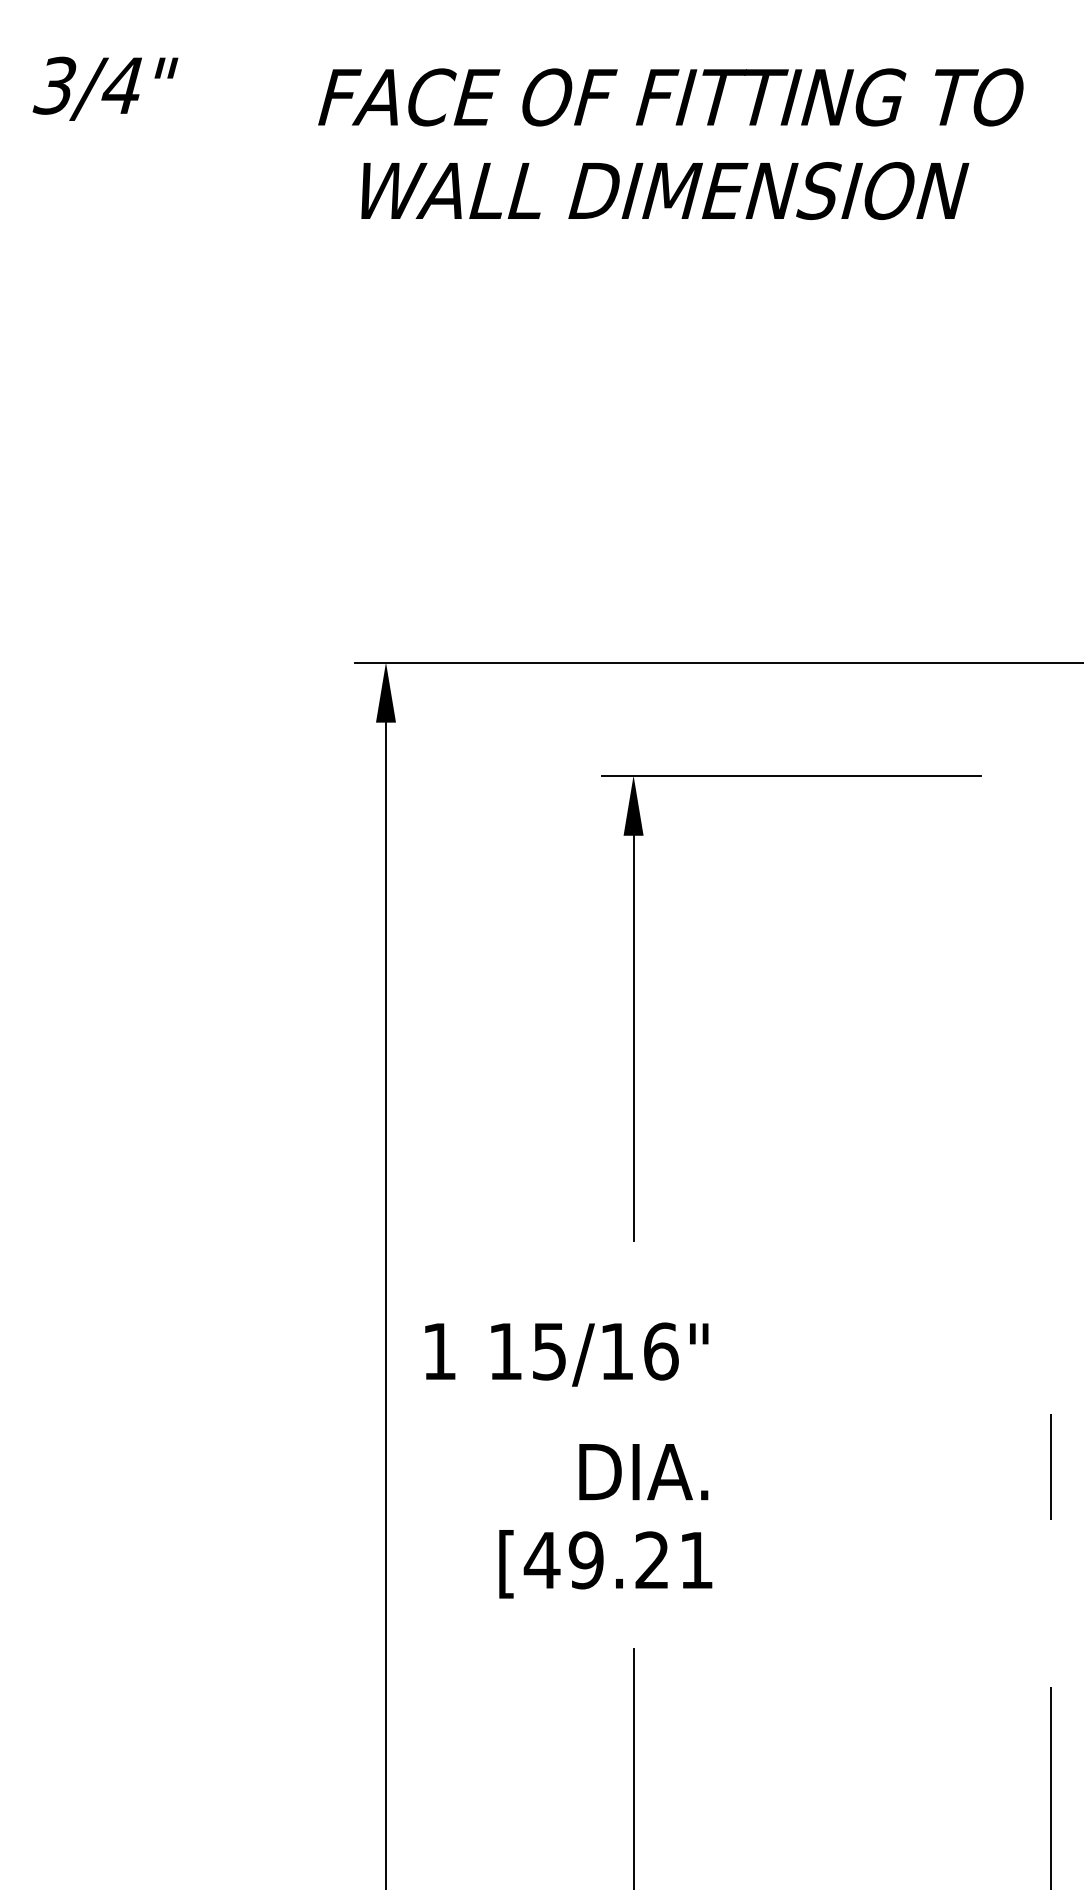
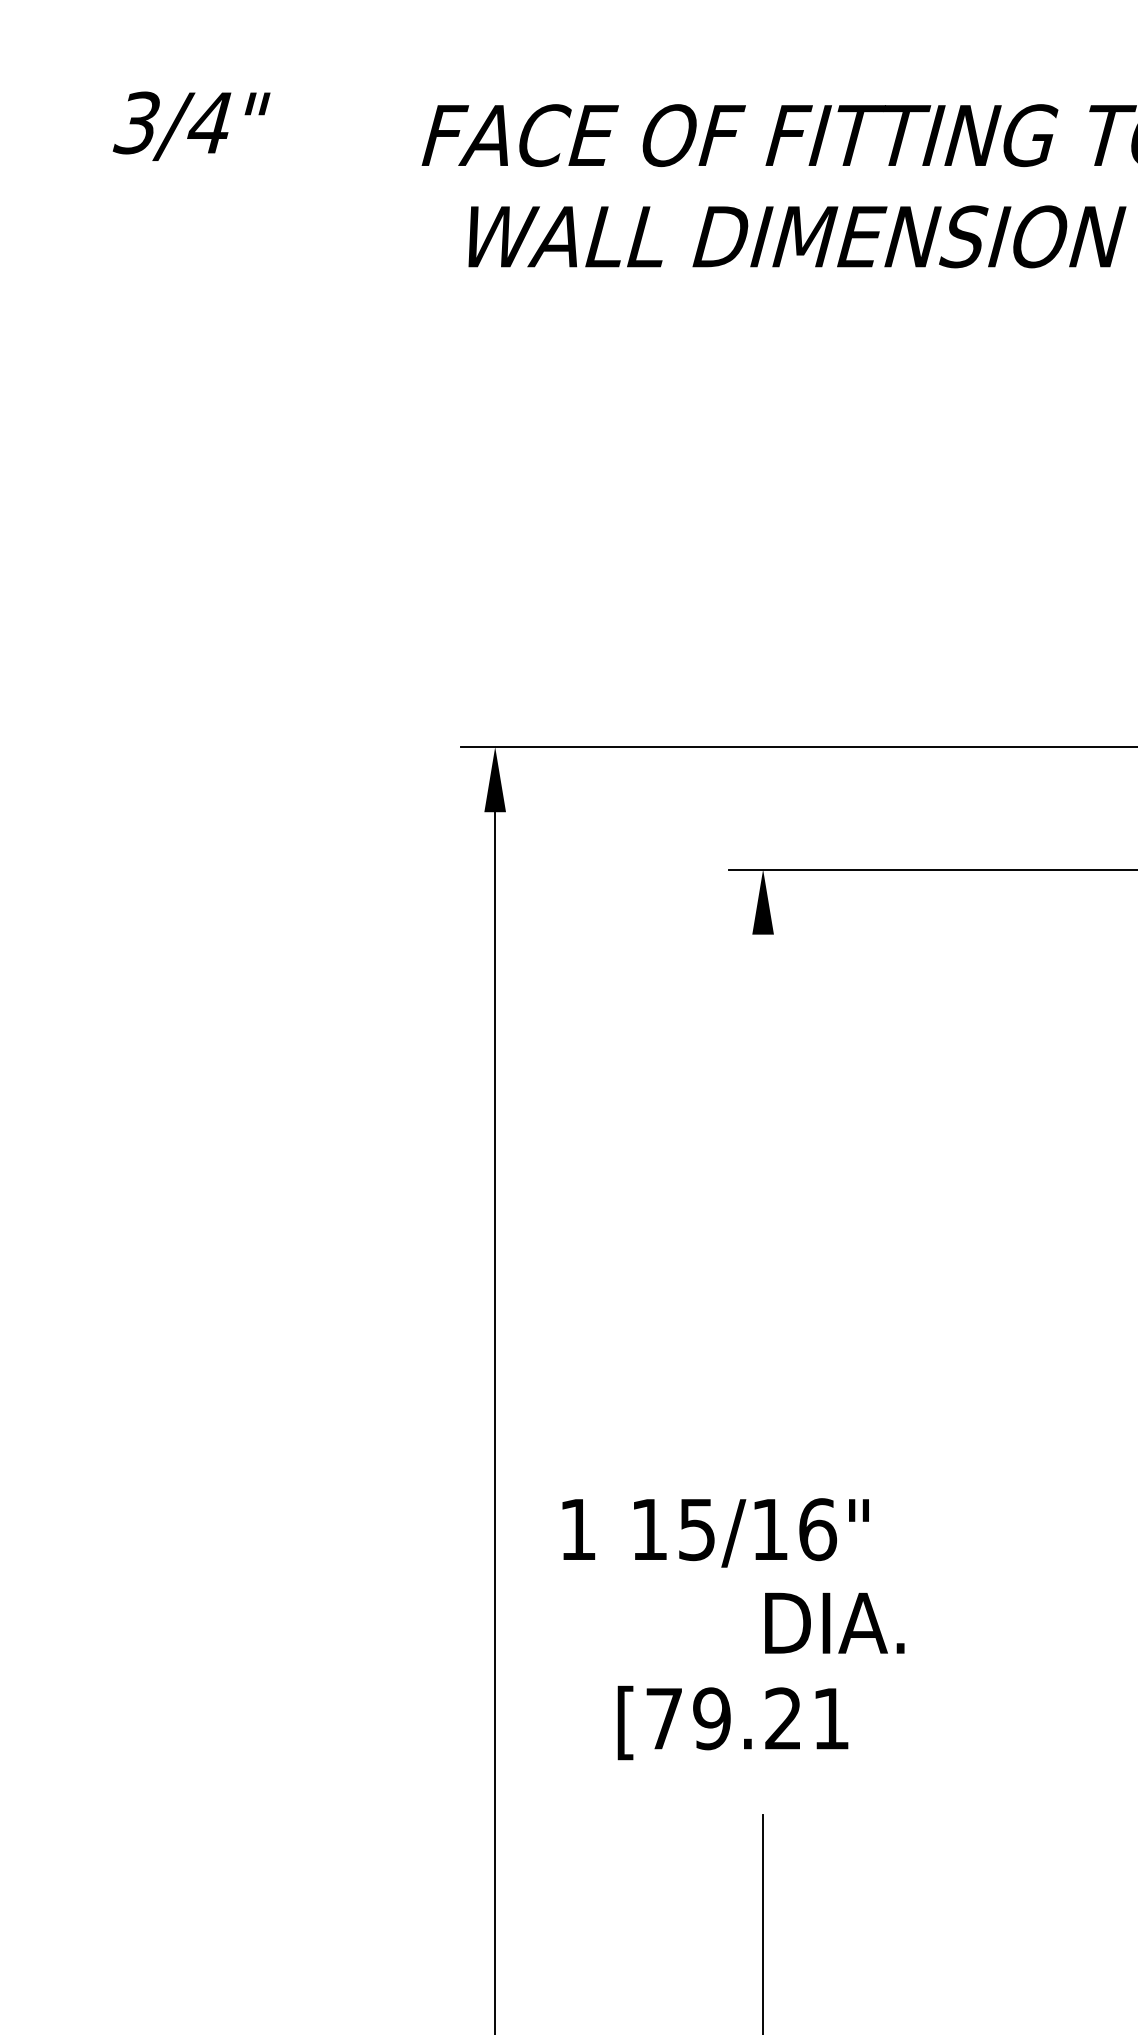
line: (633, 1038) -> (763, 1154), removed
text: (566, 1354) -> (715, 1532), moved
text: (643, 1472) -> (834, 1623), moved
text: (541, 1560) -> (663, 1718), [49.21 -> [79.21

